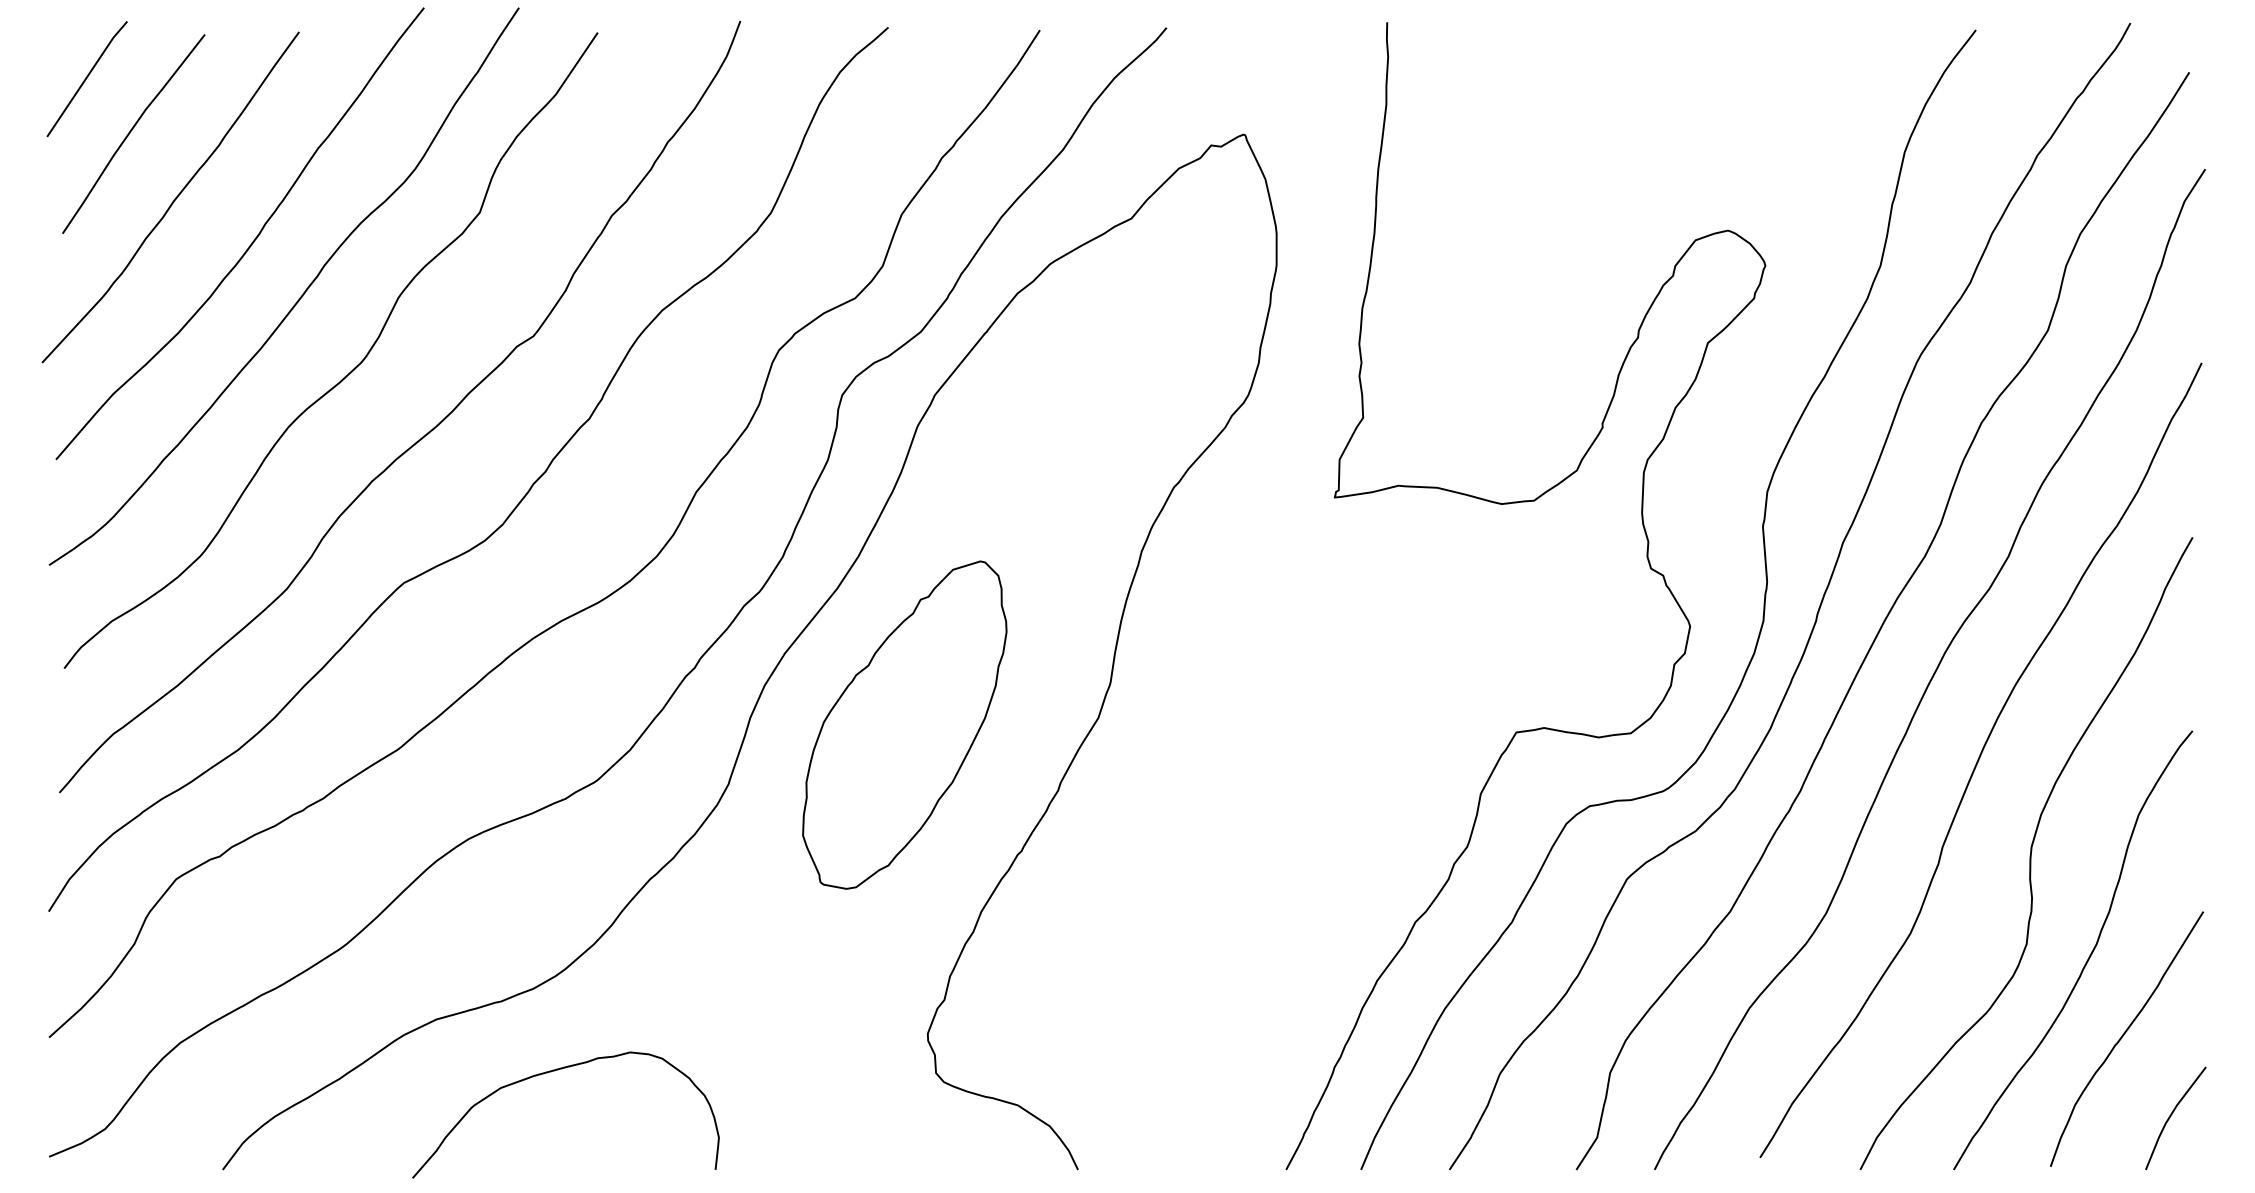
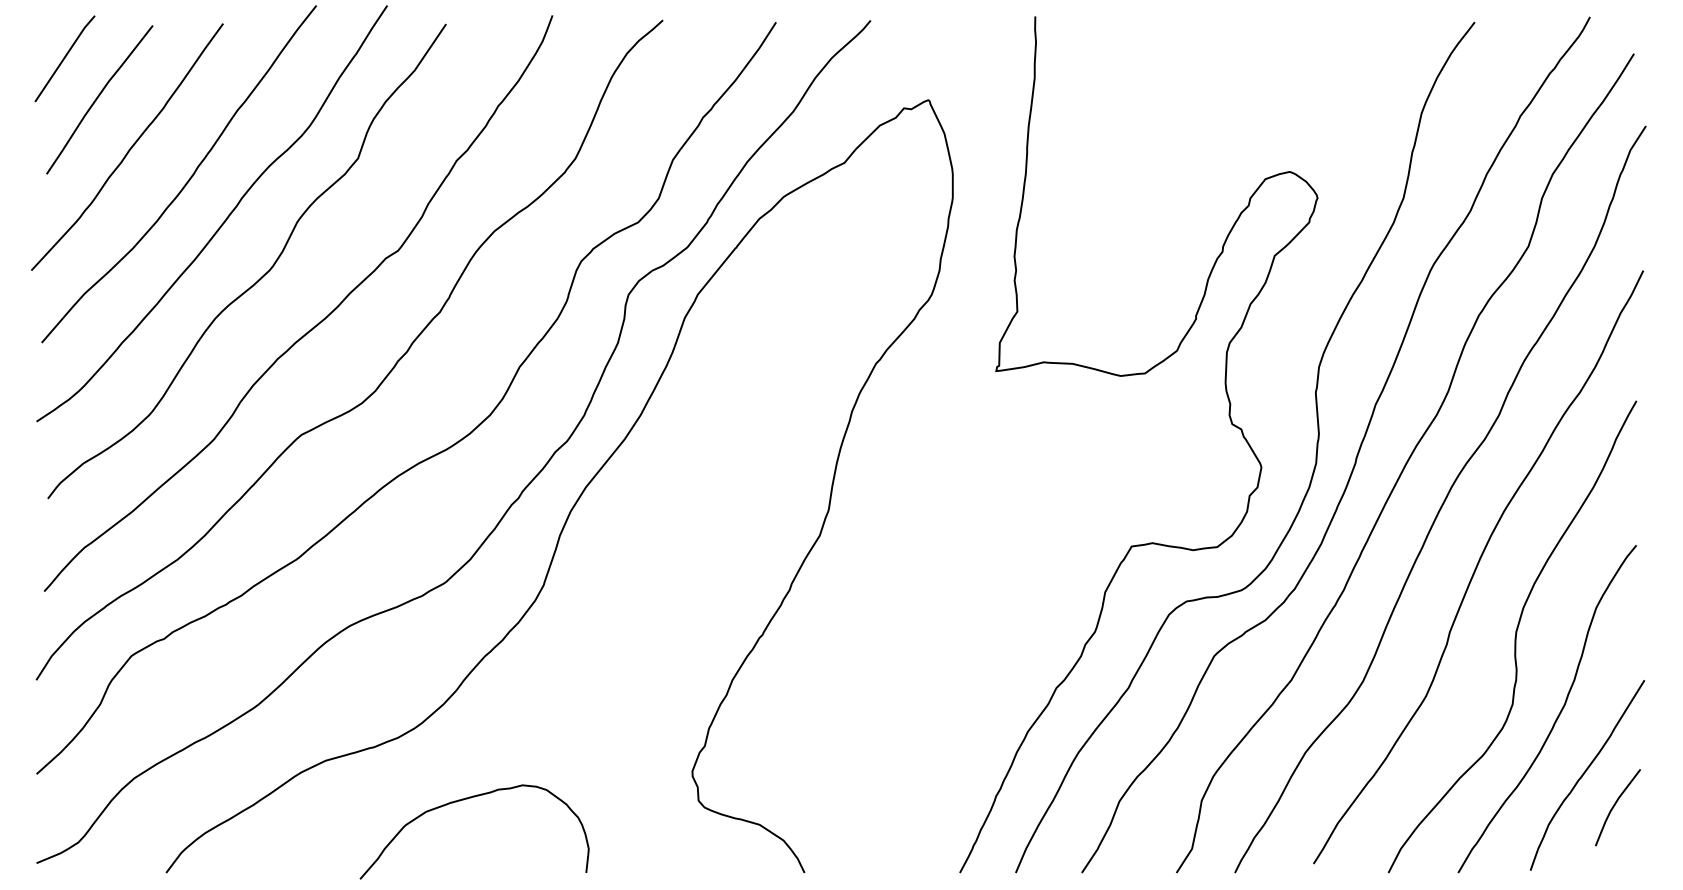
part: (904, 724) -> (675, 540), removed
curve: (551, 1072) -> (463, 800), moved
line: (2171, 1116) -> (1614, 806), moved

